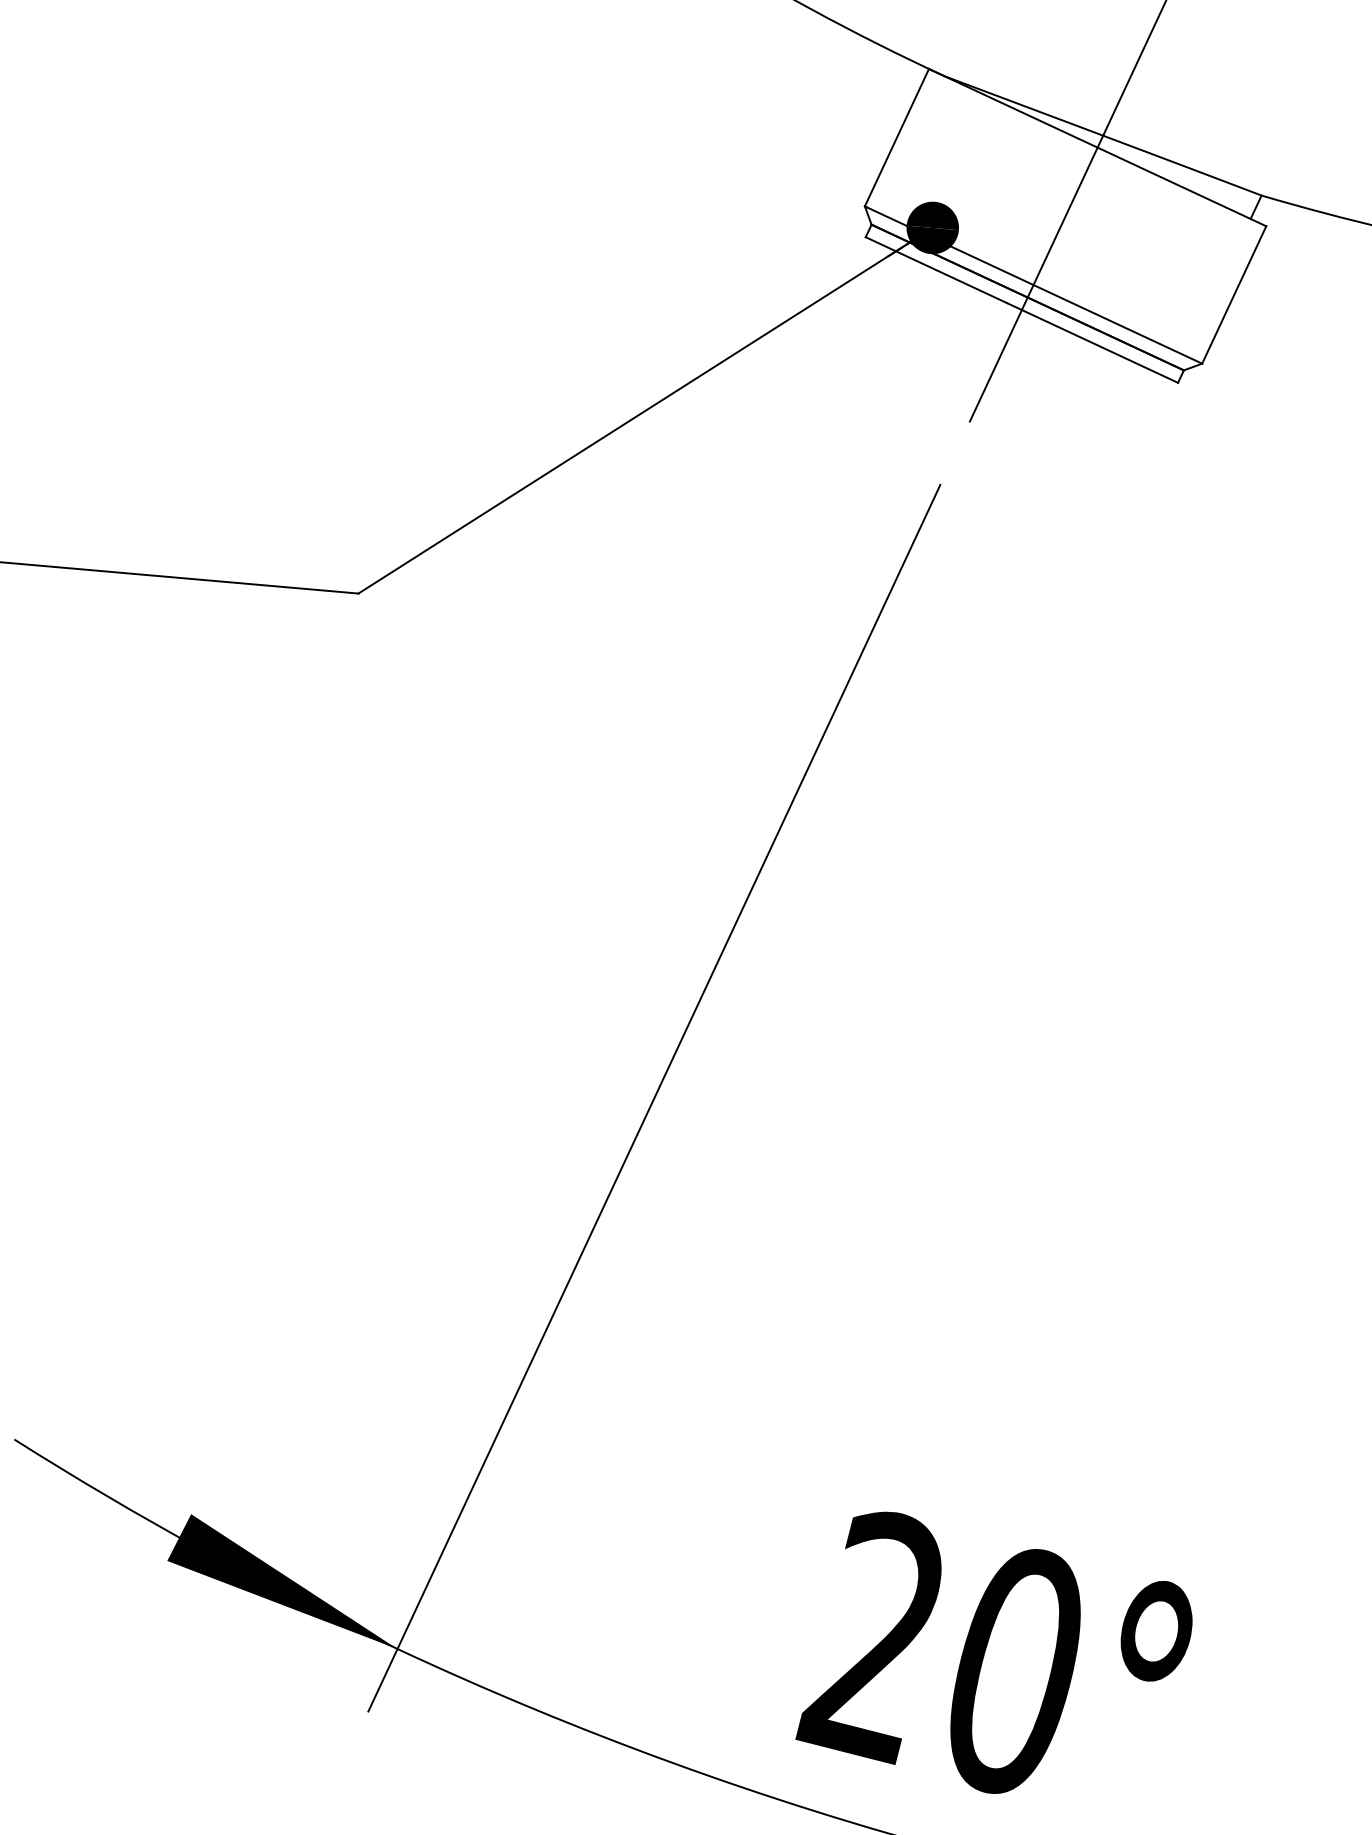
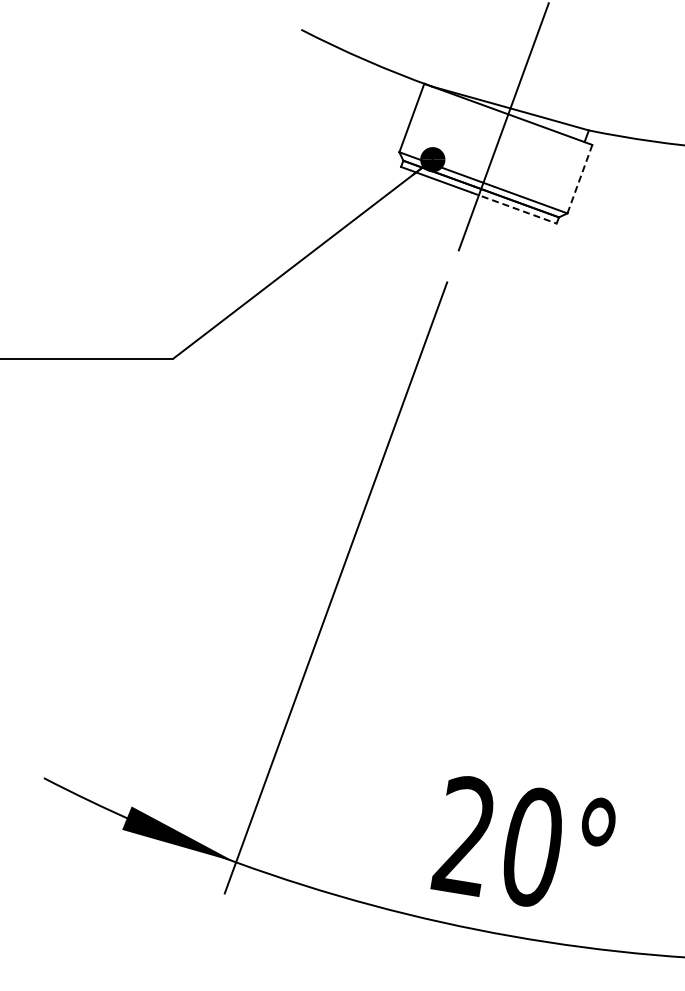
line: (1235, 293) -> (580, 178), solid -> dashed
line: (1093, 343) -> (514, 208), solid -> dashed

